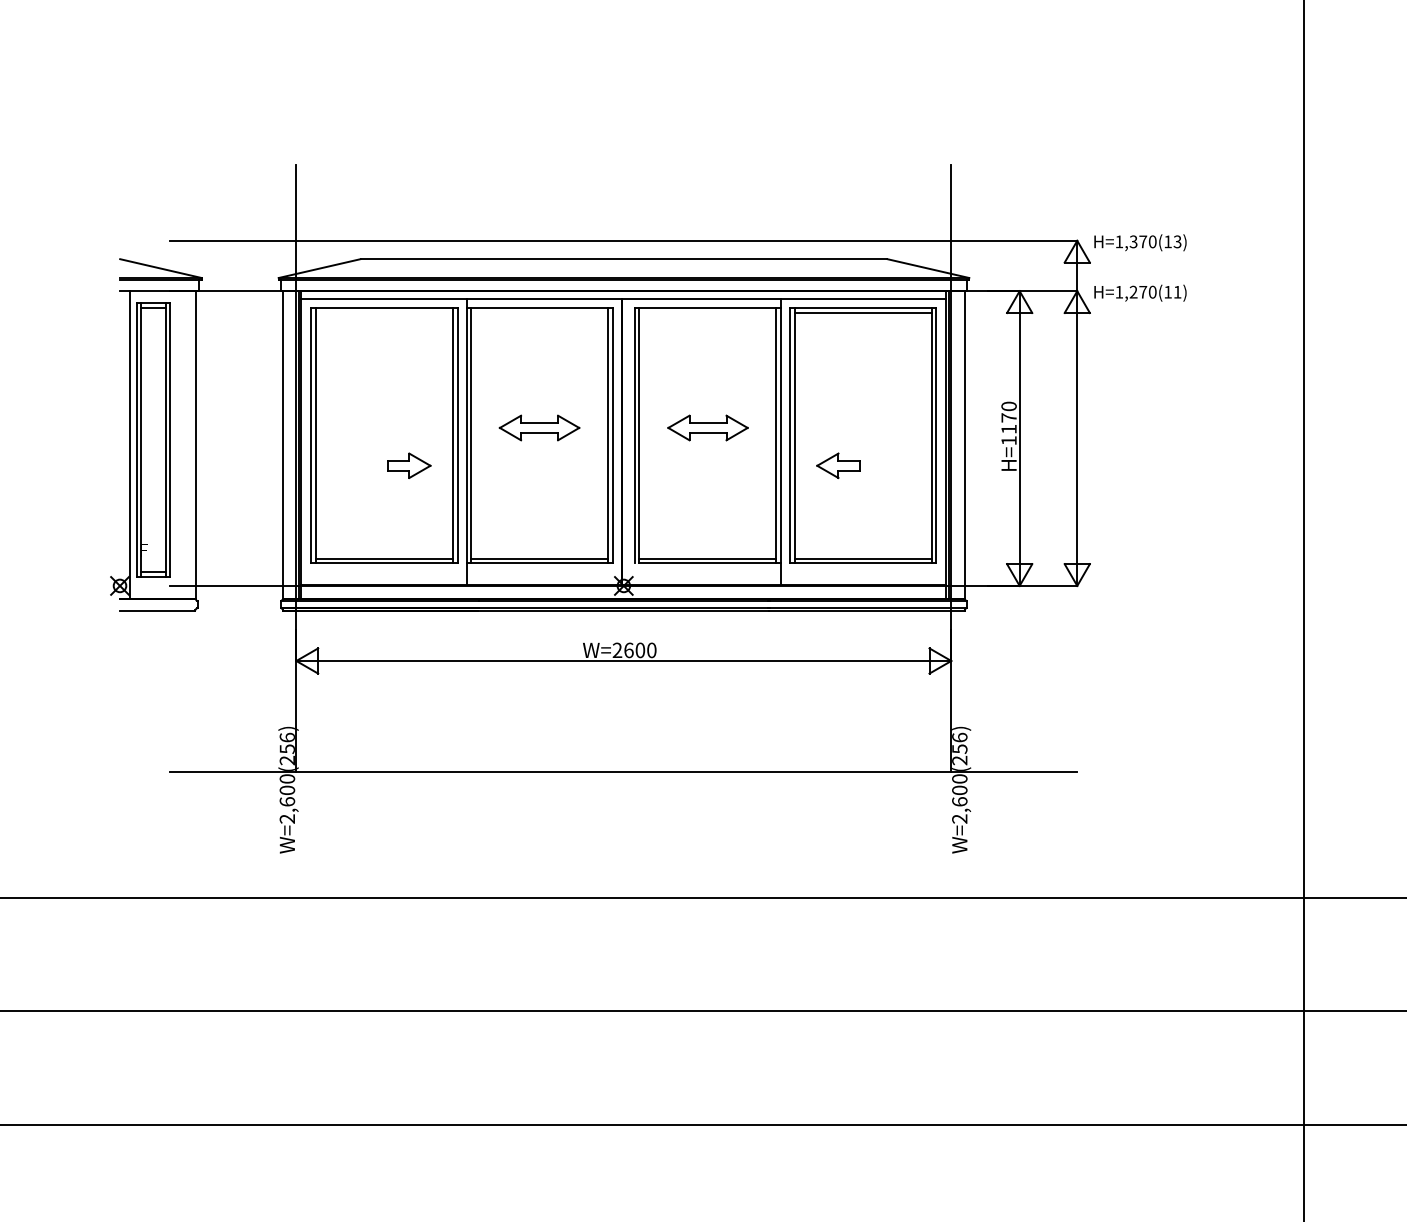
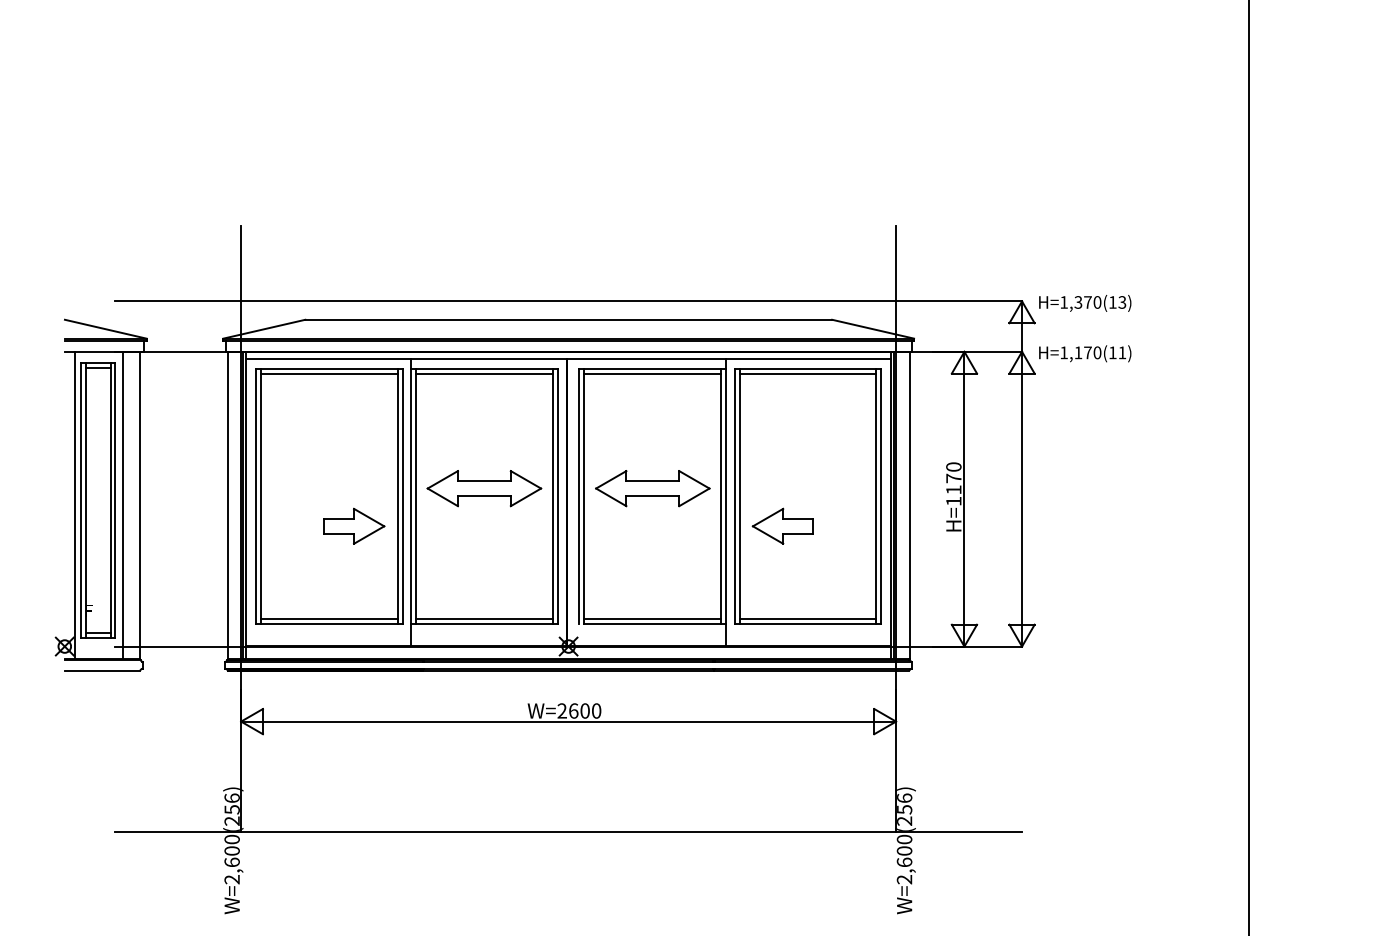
text: (1133, 291) -> (1078, 352), H=1,270(11) -> H=1,170(11)
line: (384, 312) -> (329, 373), added
line: (539, 312) -> (484, 373), added
line: (707, 312) -> (652, 373), added
part: (539, 427) -> (484, 488), size x1.43
part: (707, 427) -> (652, 488), size x1.43
line: (177, 444) -> (122, 505), added
part: (409, 465) -> (354, 526), size x1.43
part: (838, 465) -> (783, 526), size x1.43

